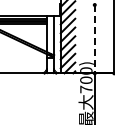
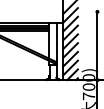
line: (94, 39) -> (97, 46), dashed -> solid

